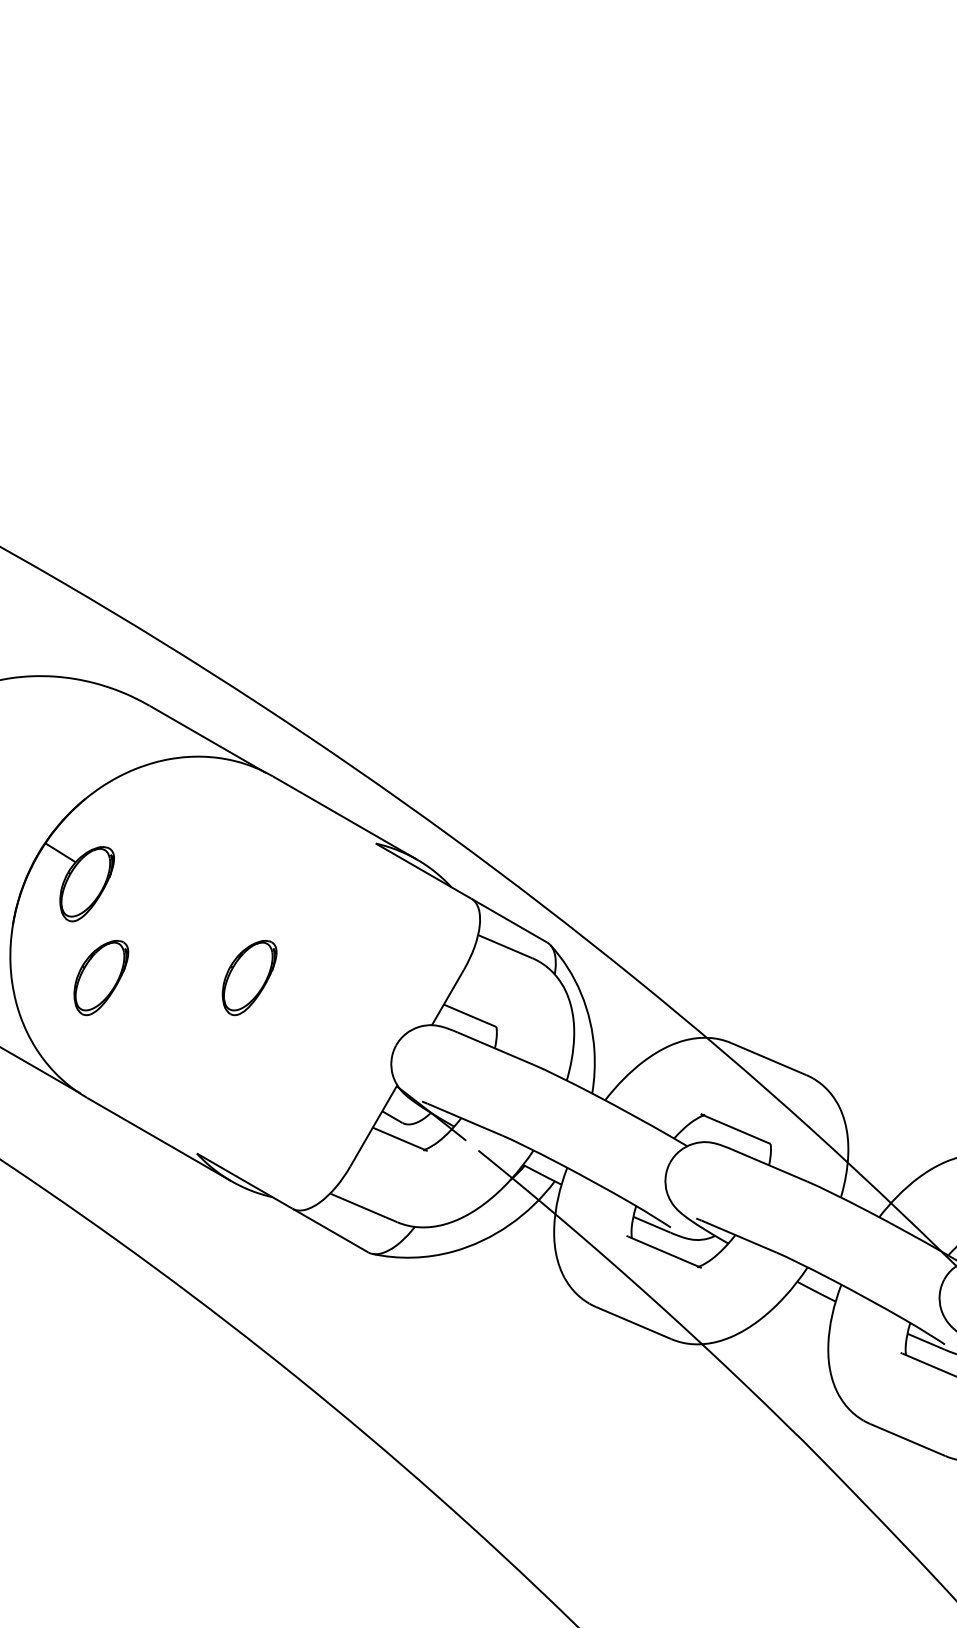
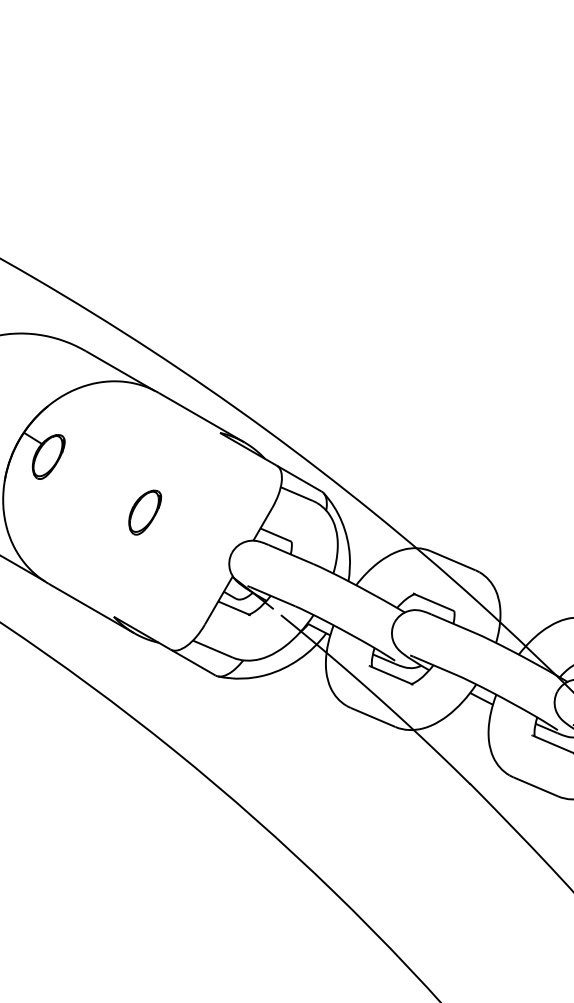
part: (100, 977) -> (56, 512), removed

